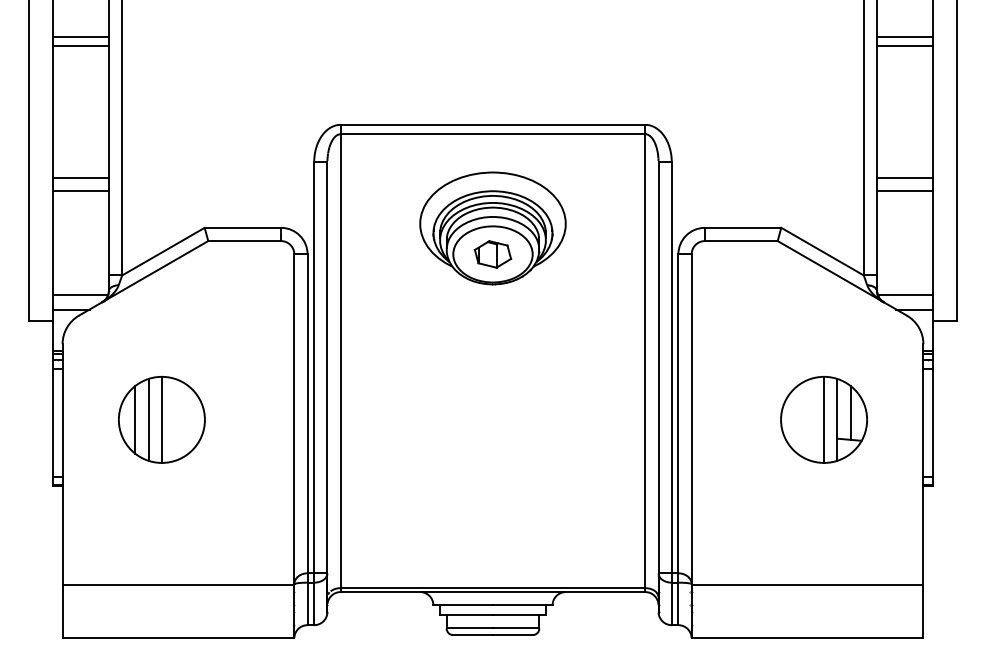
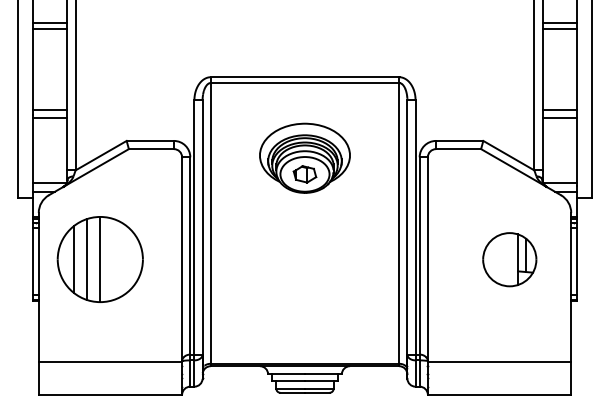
part: (492, 227) -> (304, 157), moved
part: (160, 419) -> (99, 259), size x1.6
line: (823, 419) -> (509, 259), removed

